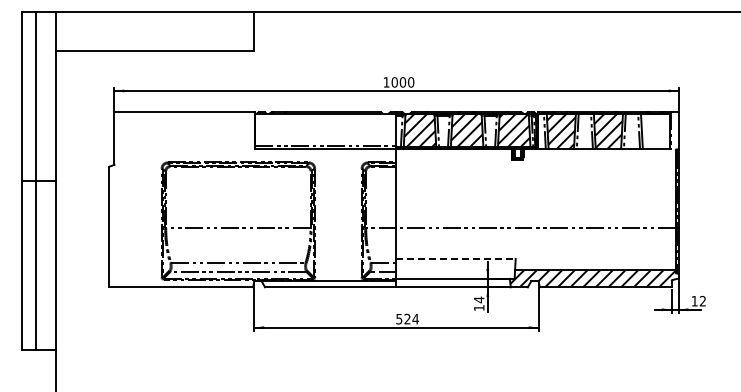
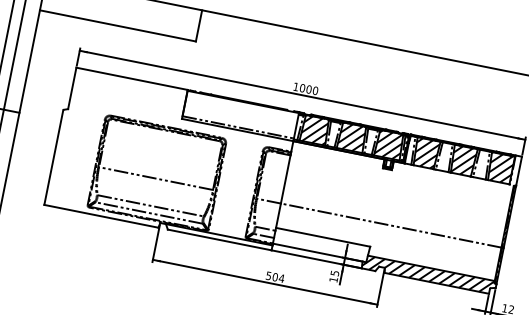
hatch: (655, 131) -> (500, 168), added
line: (456, 258) -> (323, 237), dashed -> solid
text: (479, 299) -> (335, 273), 14 -> 15
text: (407, 318) -> (275, 276), 524 -> 504

